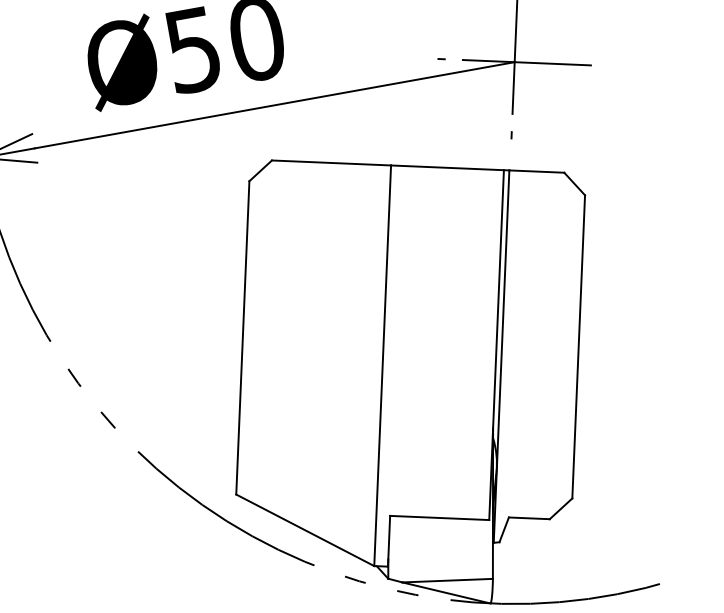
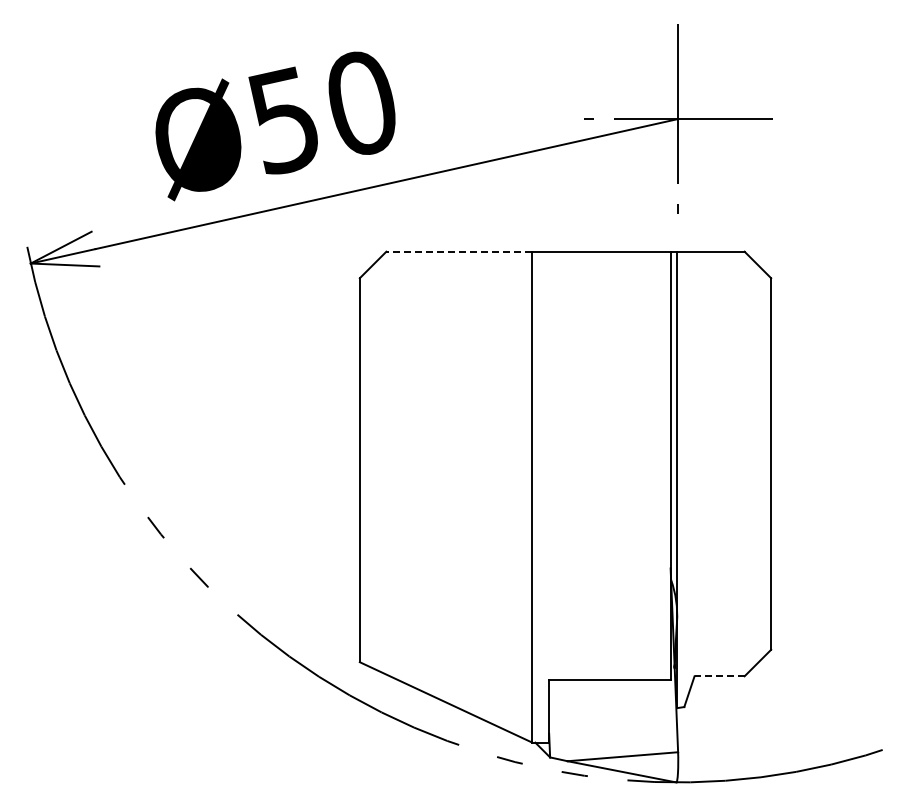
line: (331, 162) -> (459, 251), solid -> dashed
line: (529, 518) -> (719, 676), solid -> dashed

